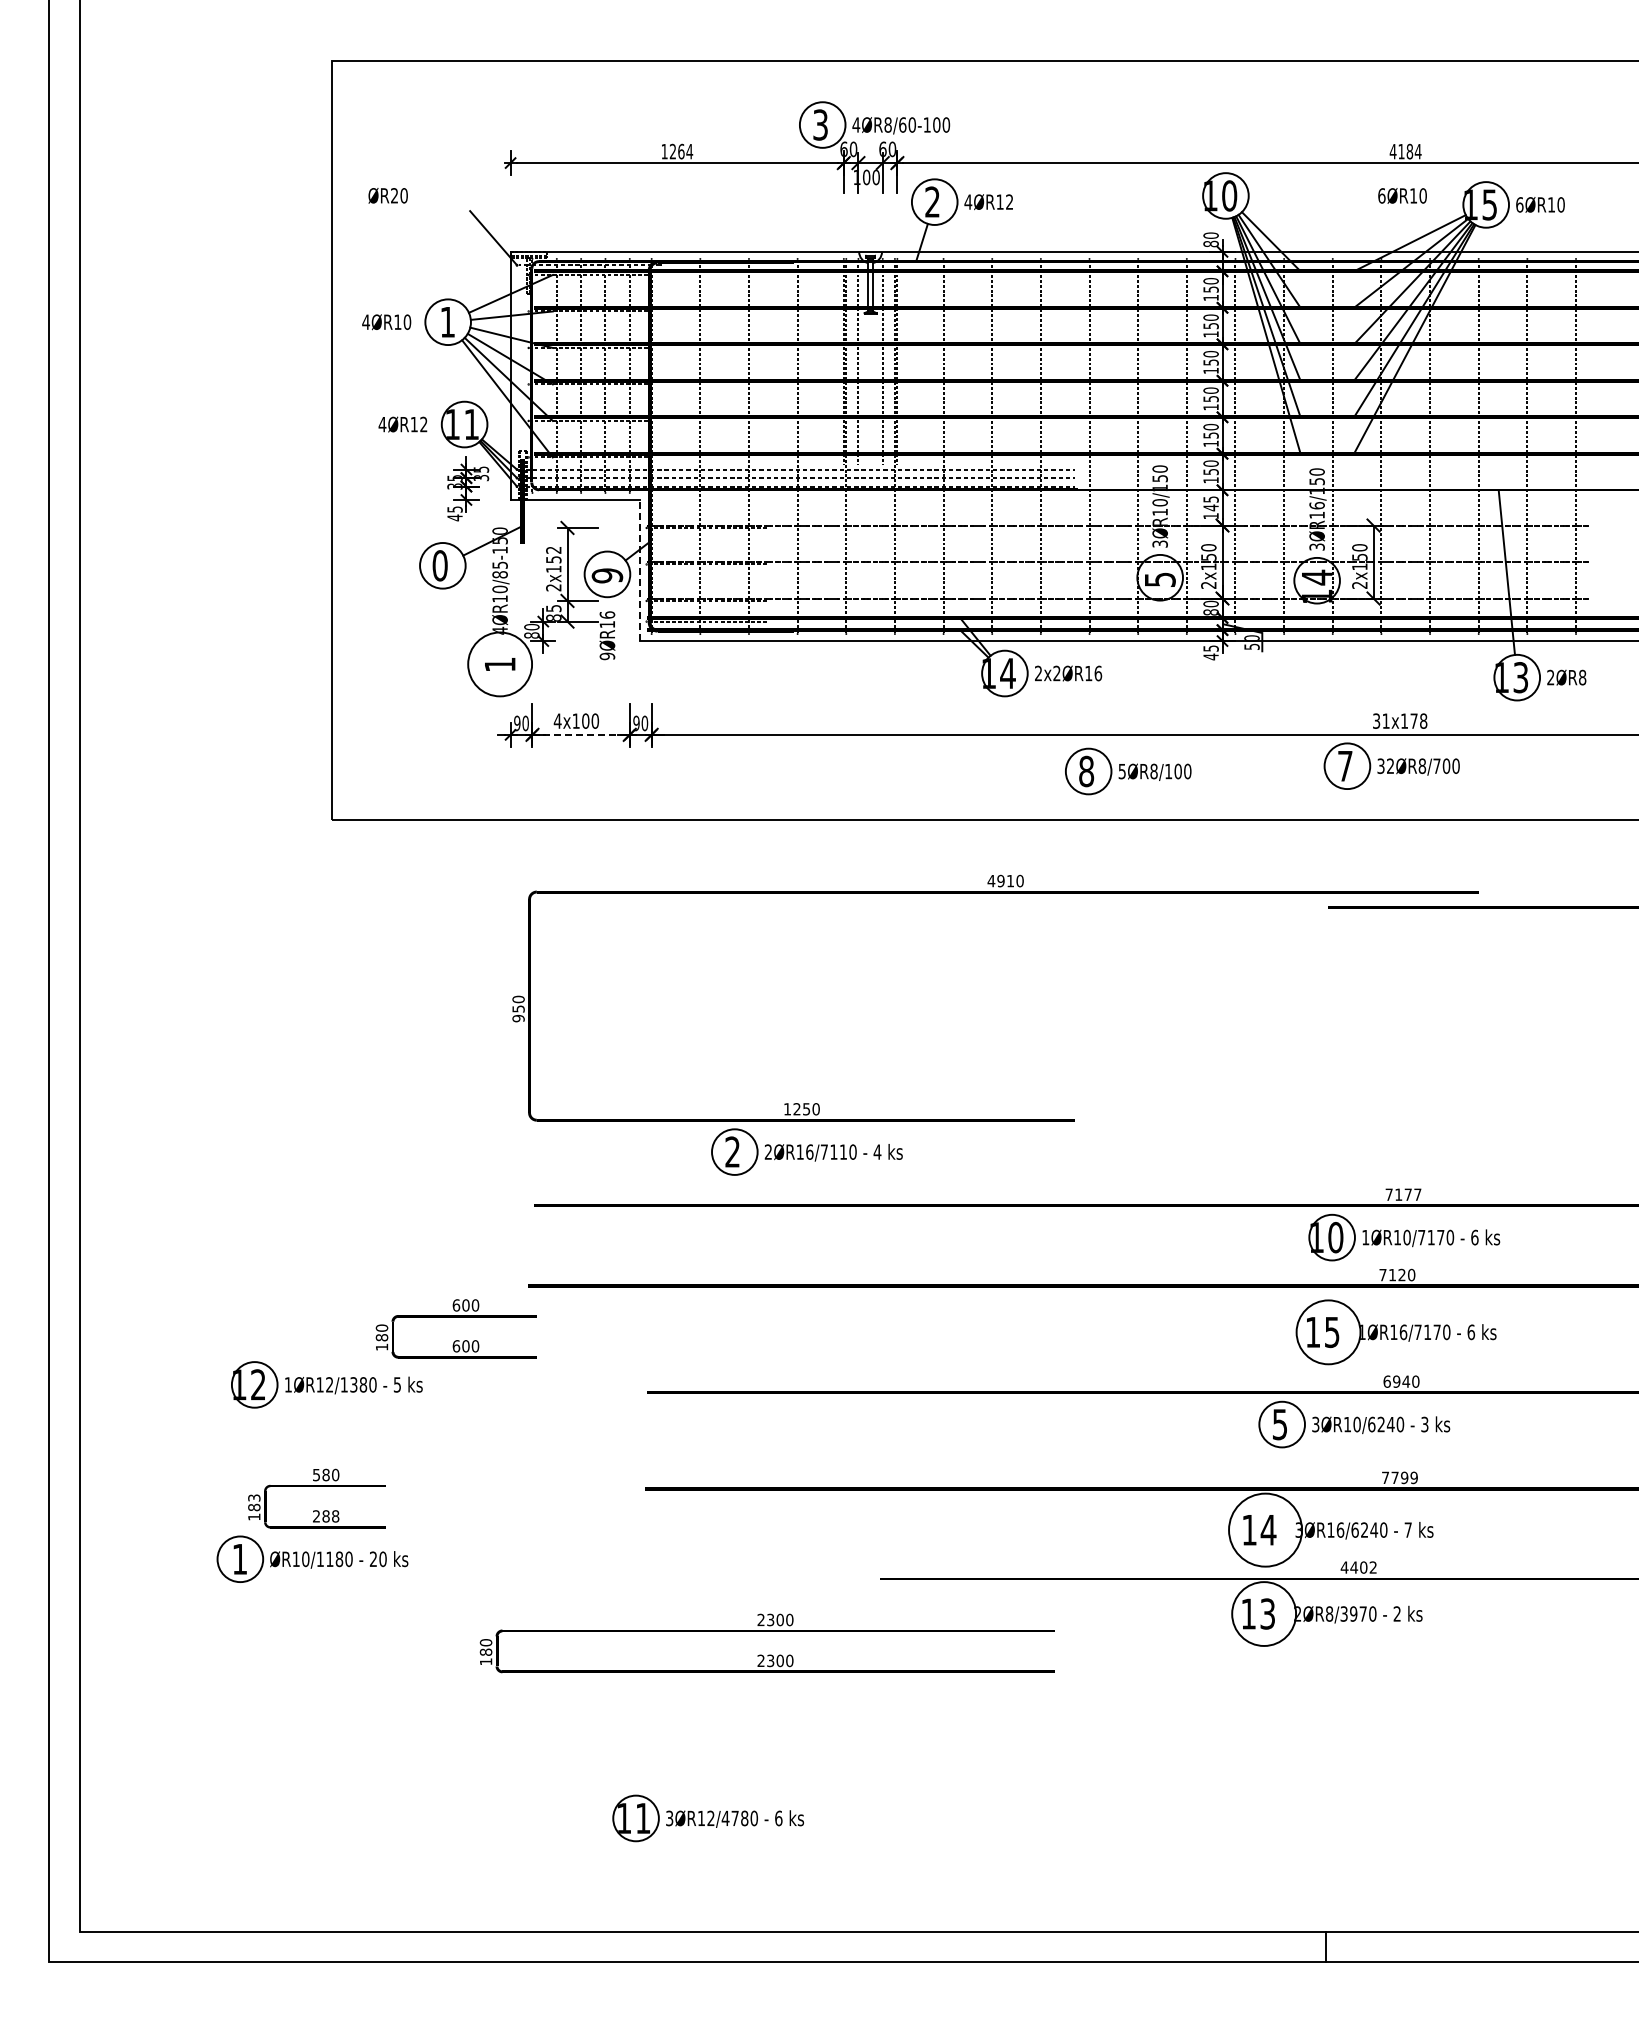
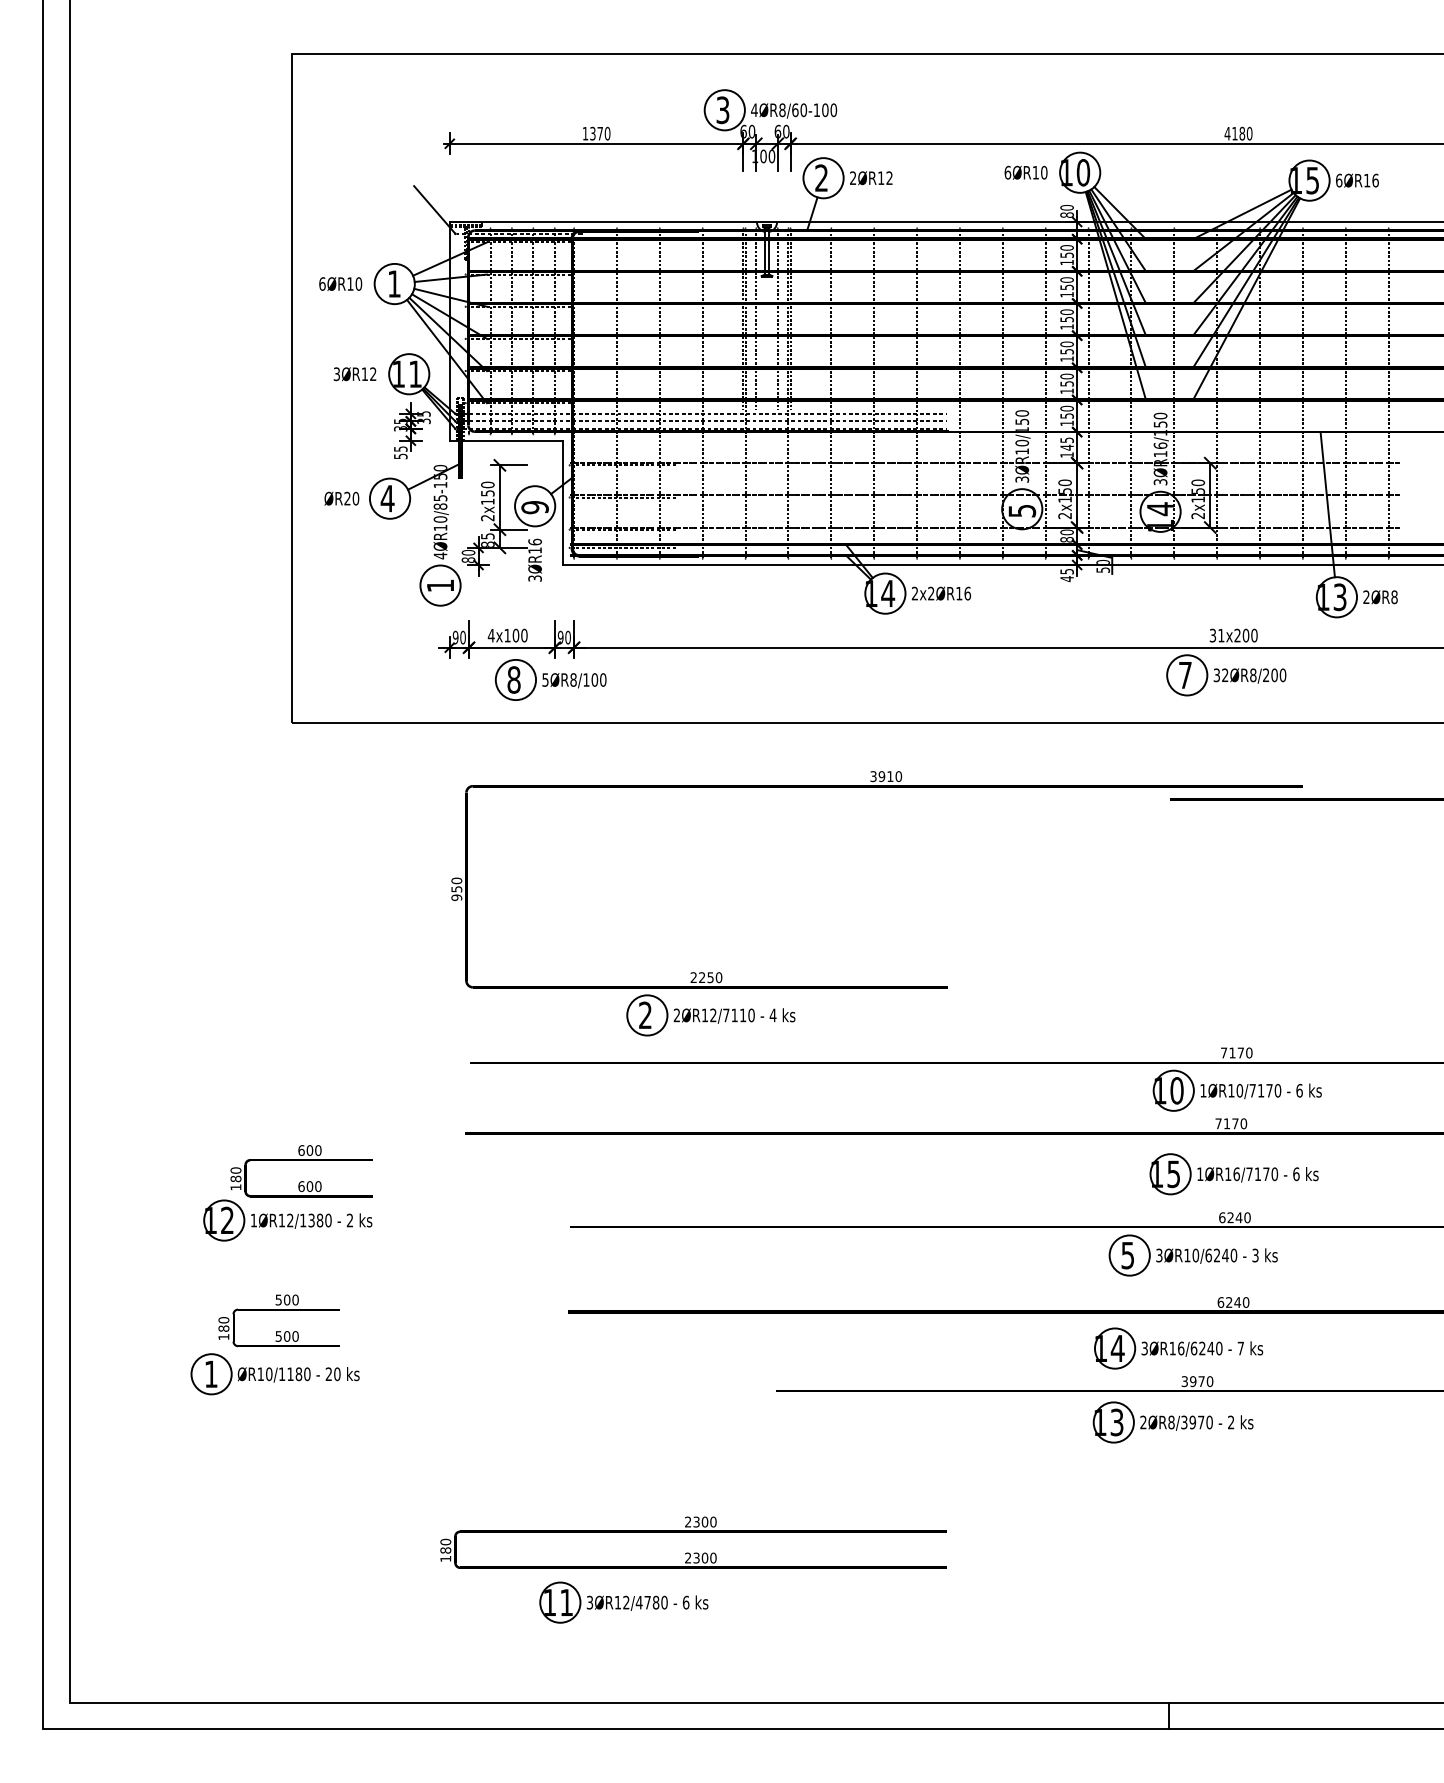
text: (681, 151) -> (600, 133), 1264 -> 1370
text: (1417, 151) -> (1249, 133), 4184 -> 4180
text: (387, 195) -> (341, 498), moved
text: (1402, 195) -> (1026, 172), moved
text: (968, 201) -> (853, 177), 4ØR12 -> 2ØR12
text: (1560, 204) -> (1375, 180), 6ØR10 -> 6ØR16
text: (366, 322) -> (322, 284), 4ØR10 -> 6ØR10
text: (382, 424) -> (336, 374), 4ØR12 -> 3ØR12
text: (454, 517) -> (400, 456), 45 -> 55
text: (553, 549) -> (487, 484), 2x152 -> 2x150
text: (440, 565) -> (387, 498), 0 -> 4
line: (639, 570) -> (563, 502), dashed -> solid
text: (606, 656) -> (534, 578), 9ØR16 -> 3ØR16
circle: (499, 664) -> (439, 585), size x0.71
text: (1414, 720) -> (1246, 635), 31x178 -> 31x200
line: (581, 734) -> (512, 647), dashed -> solid
text: (1436, 765) -> (1265, 674), 32ØR8/700 -> 32ØR8/200
part: (1128, 771) -> (551, 679), moved
text: (991, 880) -> (873, 776), 4910 -> 3910
text: (786, 1109) -> (692, 977), 1250 -> 2250
text: (809, 1151) -> (713, 1014), 2ØR16/7110 -> 2ØR12/7110
text: (1417, 1194) -> (1249, 1052), 7177 -> 7170
text: (1401, 1274) -> (1234, 1123), 7120 -> 7170
text: (455, 1328) -> (300, 1170), moved
circle: (1328, 1332) -> (1170, 1174), size x0.71
text: (1396, 1381) -> (1230, 1217), 6940 -> 6240
text: (397, 1384) -> (350, 1220), 5 -> 2
text: (325, 1474) -> (286, 1299), 580 -> 500
text: (1399, 1477) -> (1233, 1302), 7799 -> 6240
text: (254, 1497) -> (224, 1319), 183 -> 180
text: (326, 1516) -> (287, 1336), 288 -> 500
circle: (1265, 1529) -> (1115, 1348), size x0.62
text: (1358, 1567) -> (1197, 1381), 4402 -> 3970
circle: (1263, 1613) -> (1113, 1422), size x0.71
text: (766, 1643) -> (692, 1542), moved

